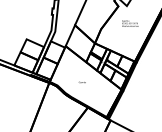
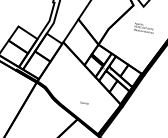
text: (81, 82) -> (83, 103), moved

